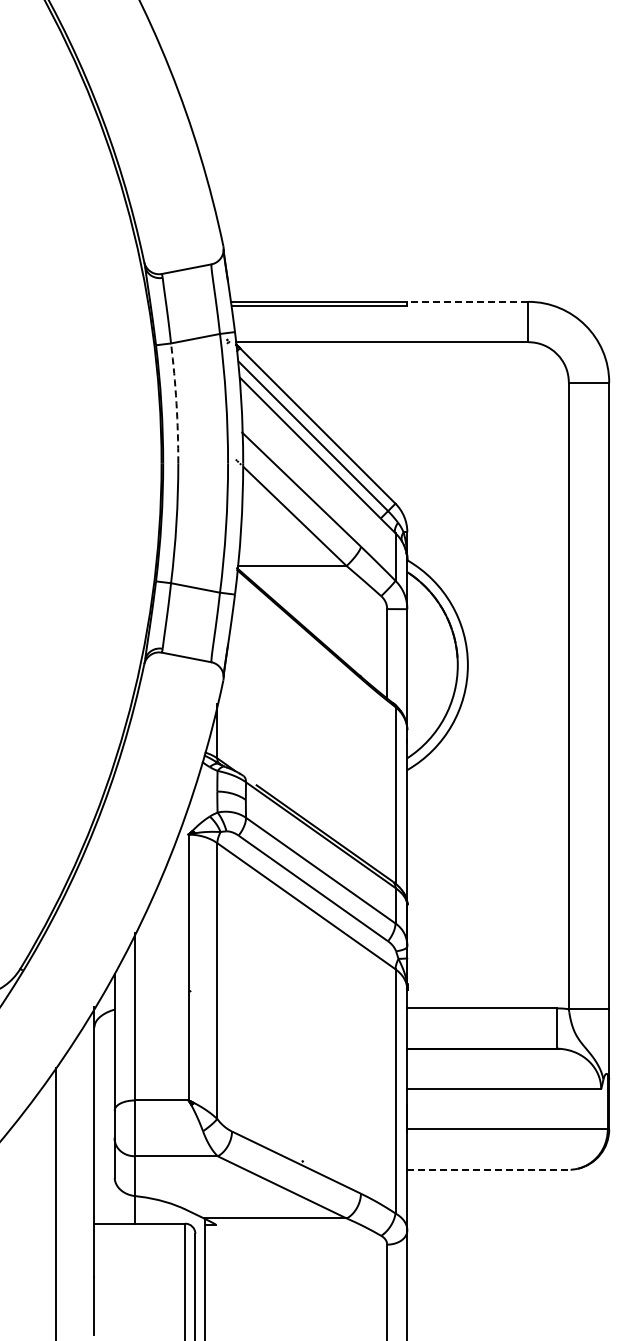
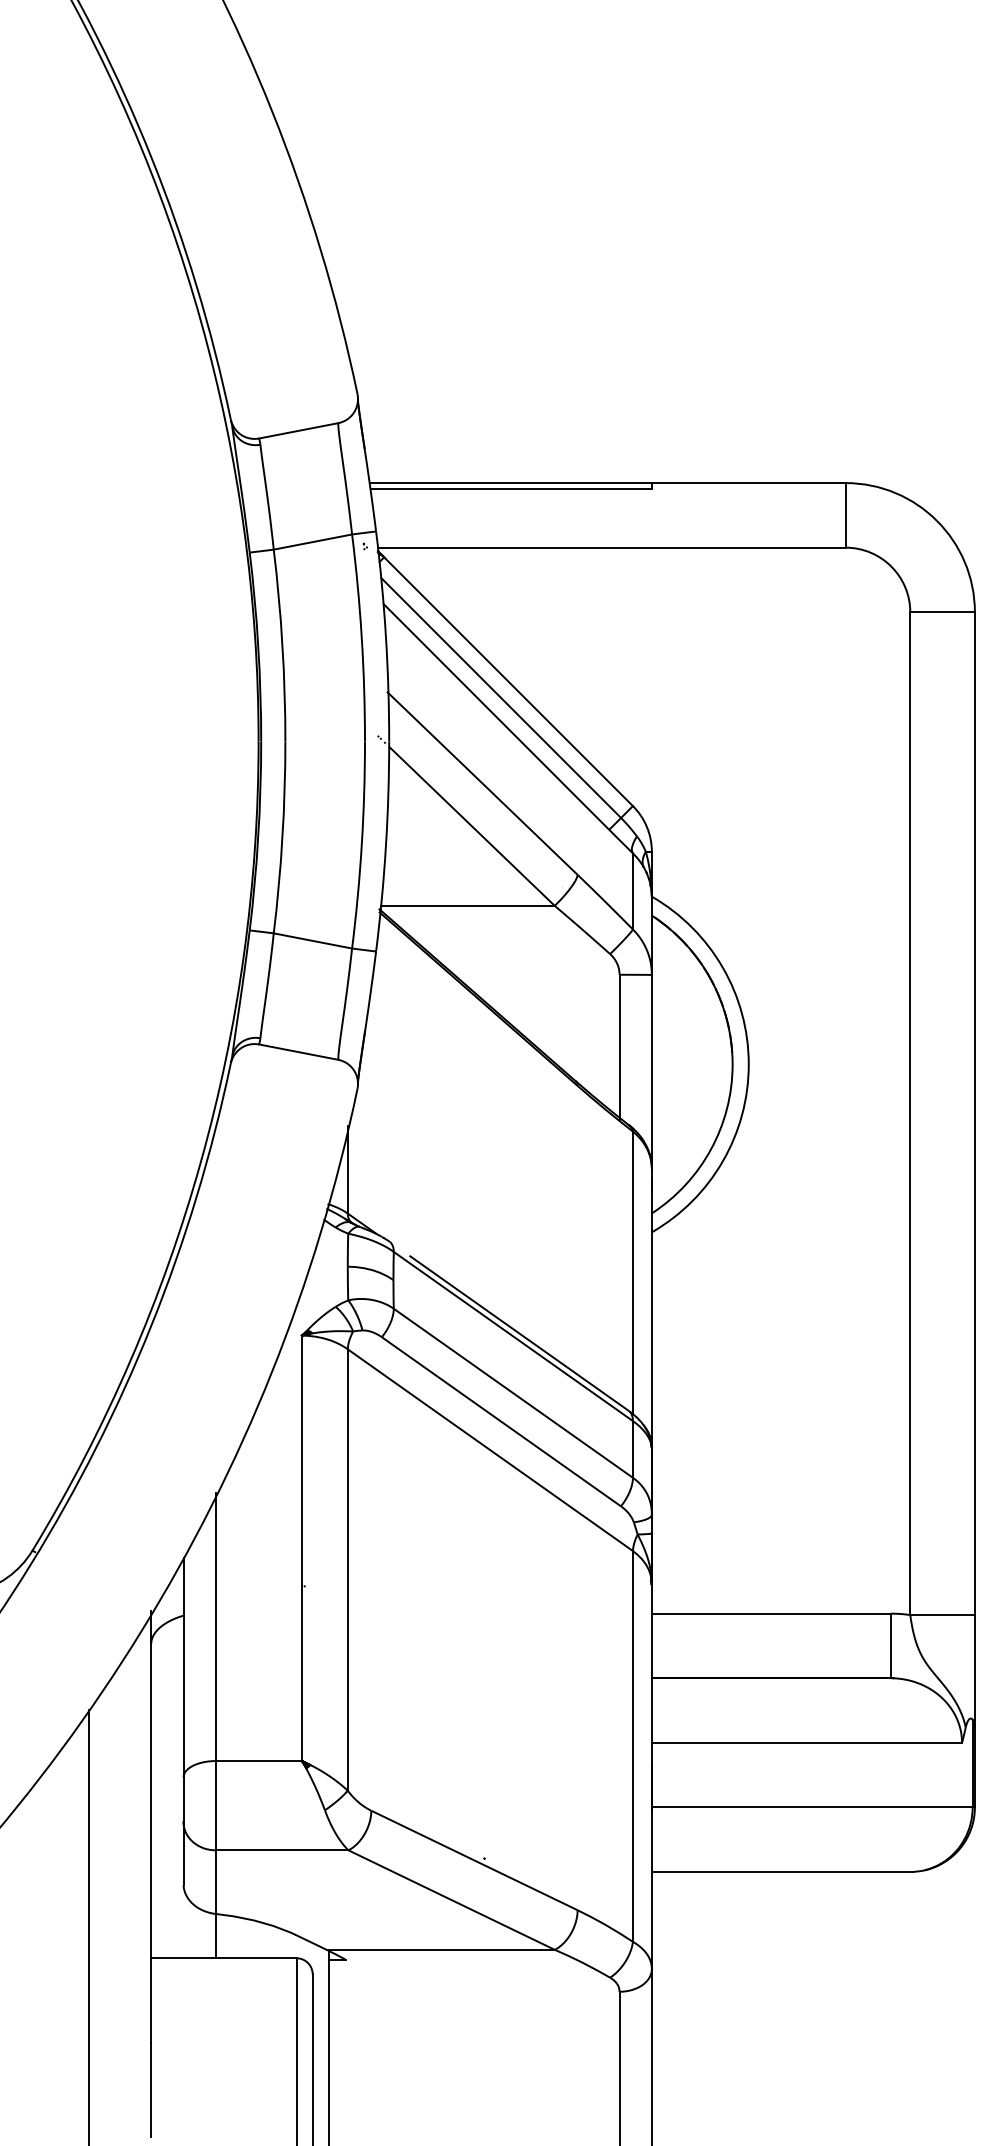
line: (467, 301) -> (748, 482), dashed -> solid
arc: (176, 403) -> (282, 645), dashed -> solid
line: (489, 1169) -> (783, 1871), dashed -> solid

